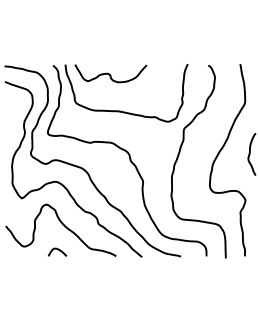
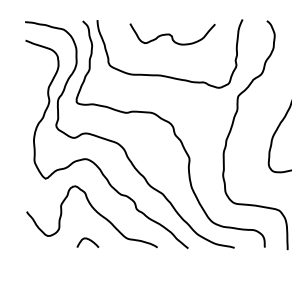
curve: (109, 73) -> (170, 34), moved

